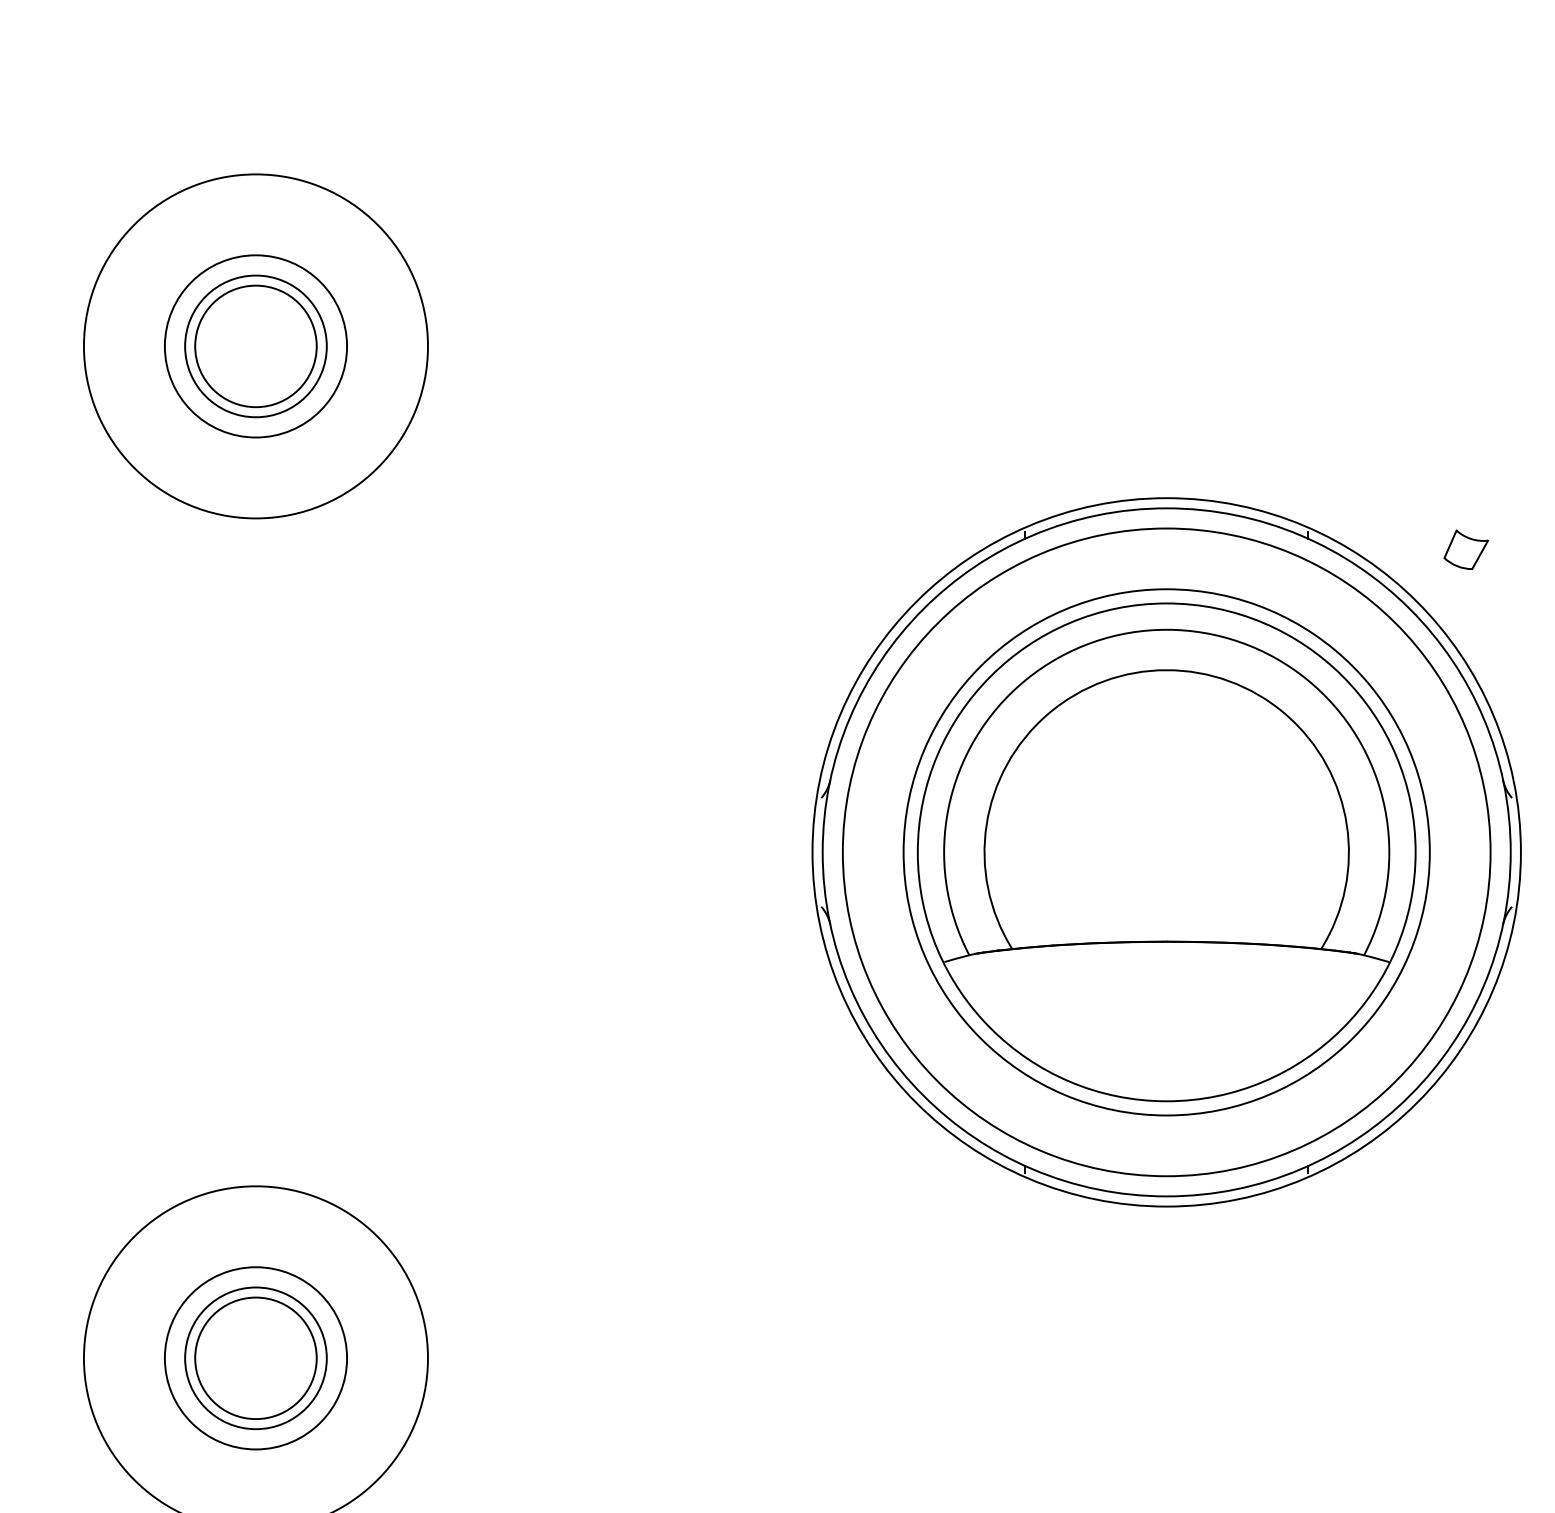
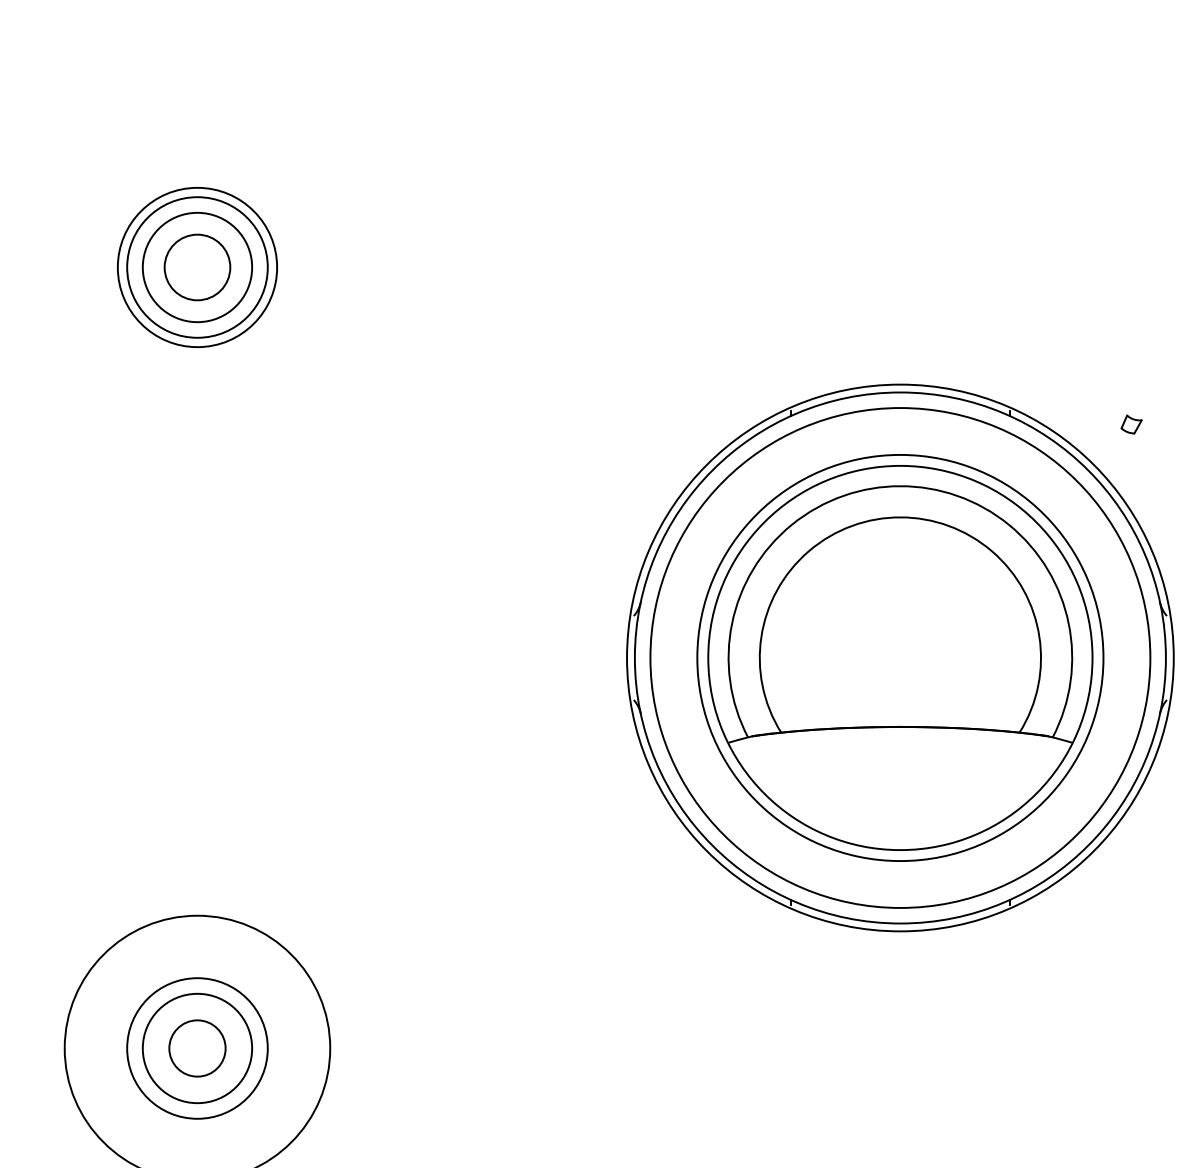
circle: (255, 346) -> (197, 267), size x0.6
circle: (255, 346) -> (197, 267), size x0.7
part: (1466, 549) -> (1131, 424), size x0.6
circle: (255, 1358) -> (197, 1048), size x0.6

